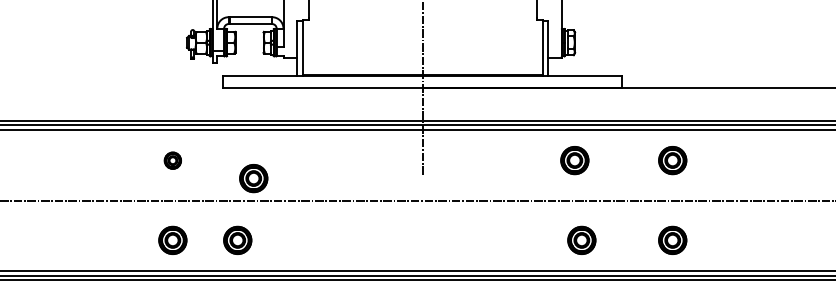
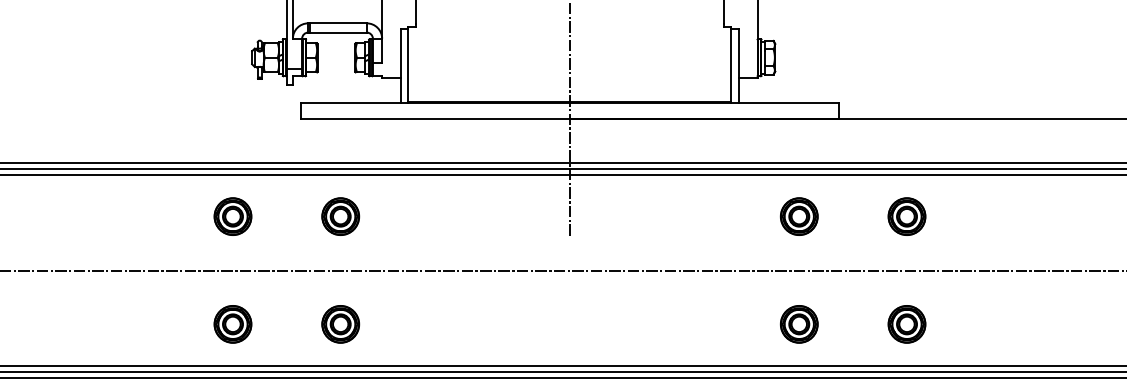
part: (172, 160) -> (232, 216), size x1.67
part: (574, 160) -> (798, 216), moved
part: (253, 178) -> (340, 216), moved
part: (237, 239) -> (340, 323), moved
part: (581, 239) -> (798, 323), moved

